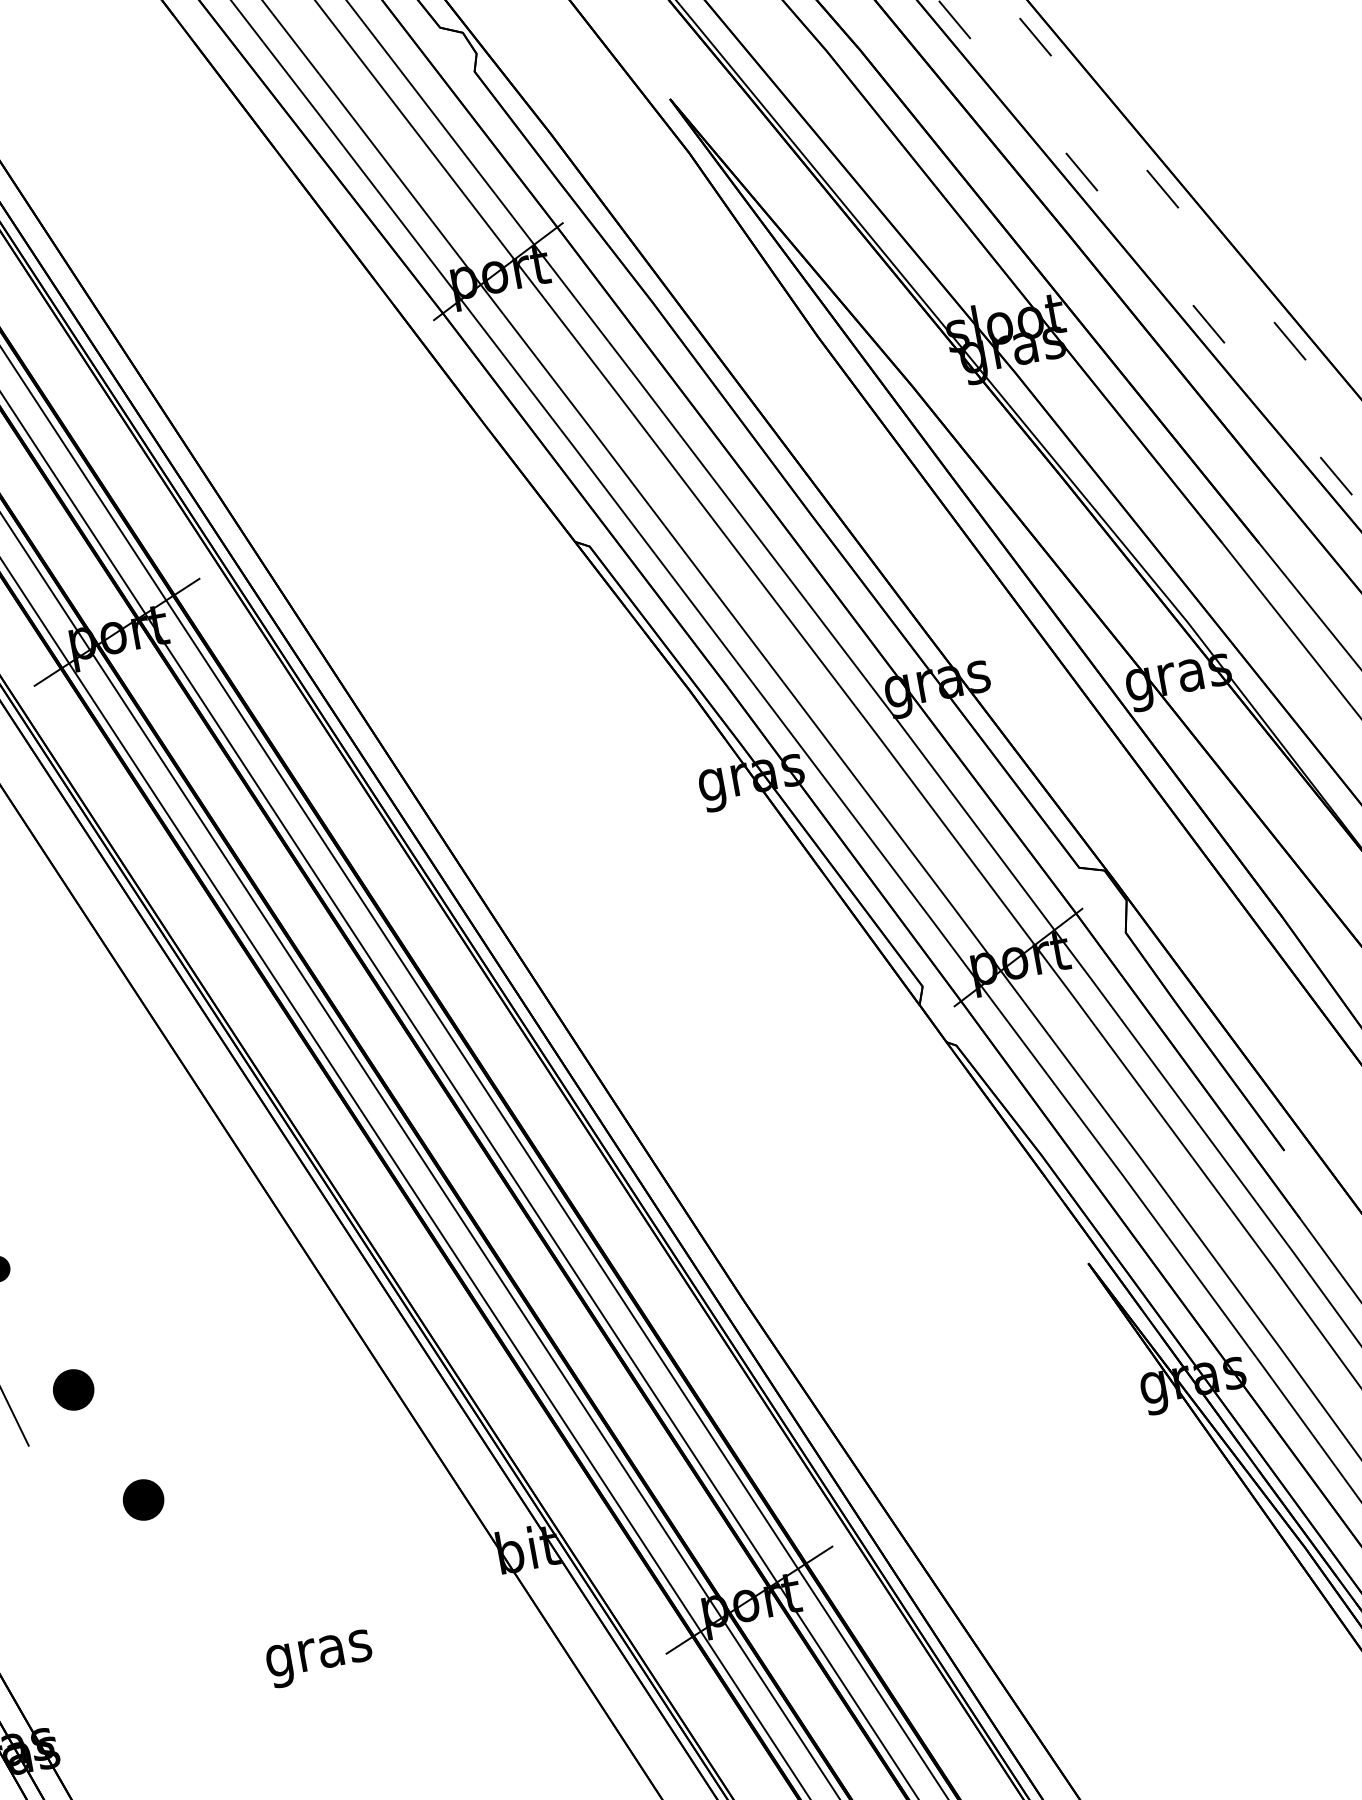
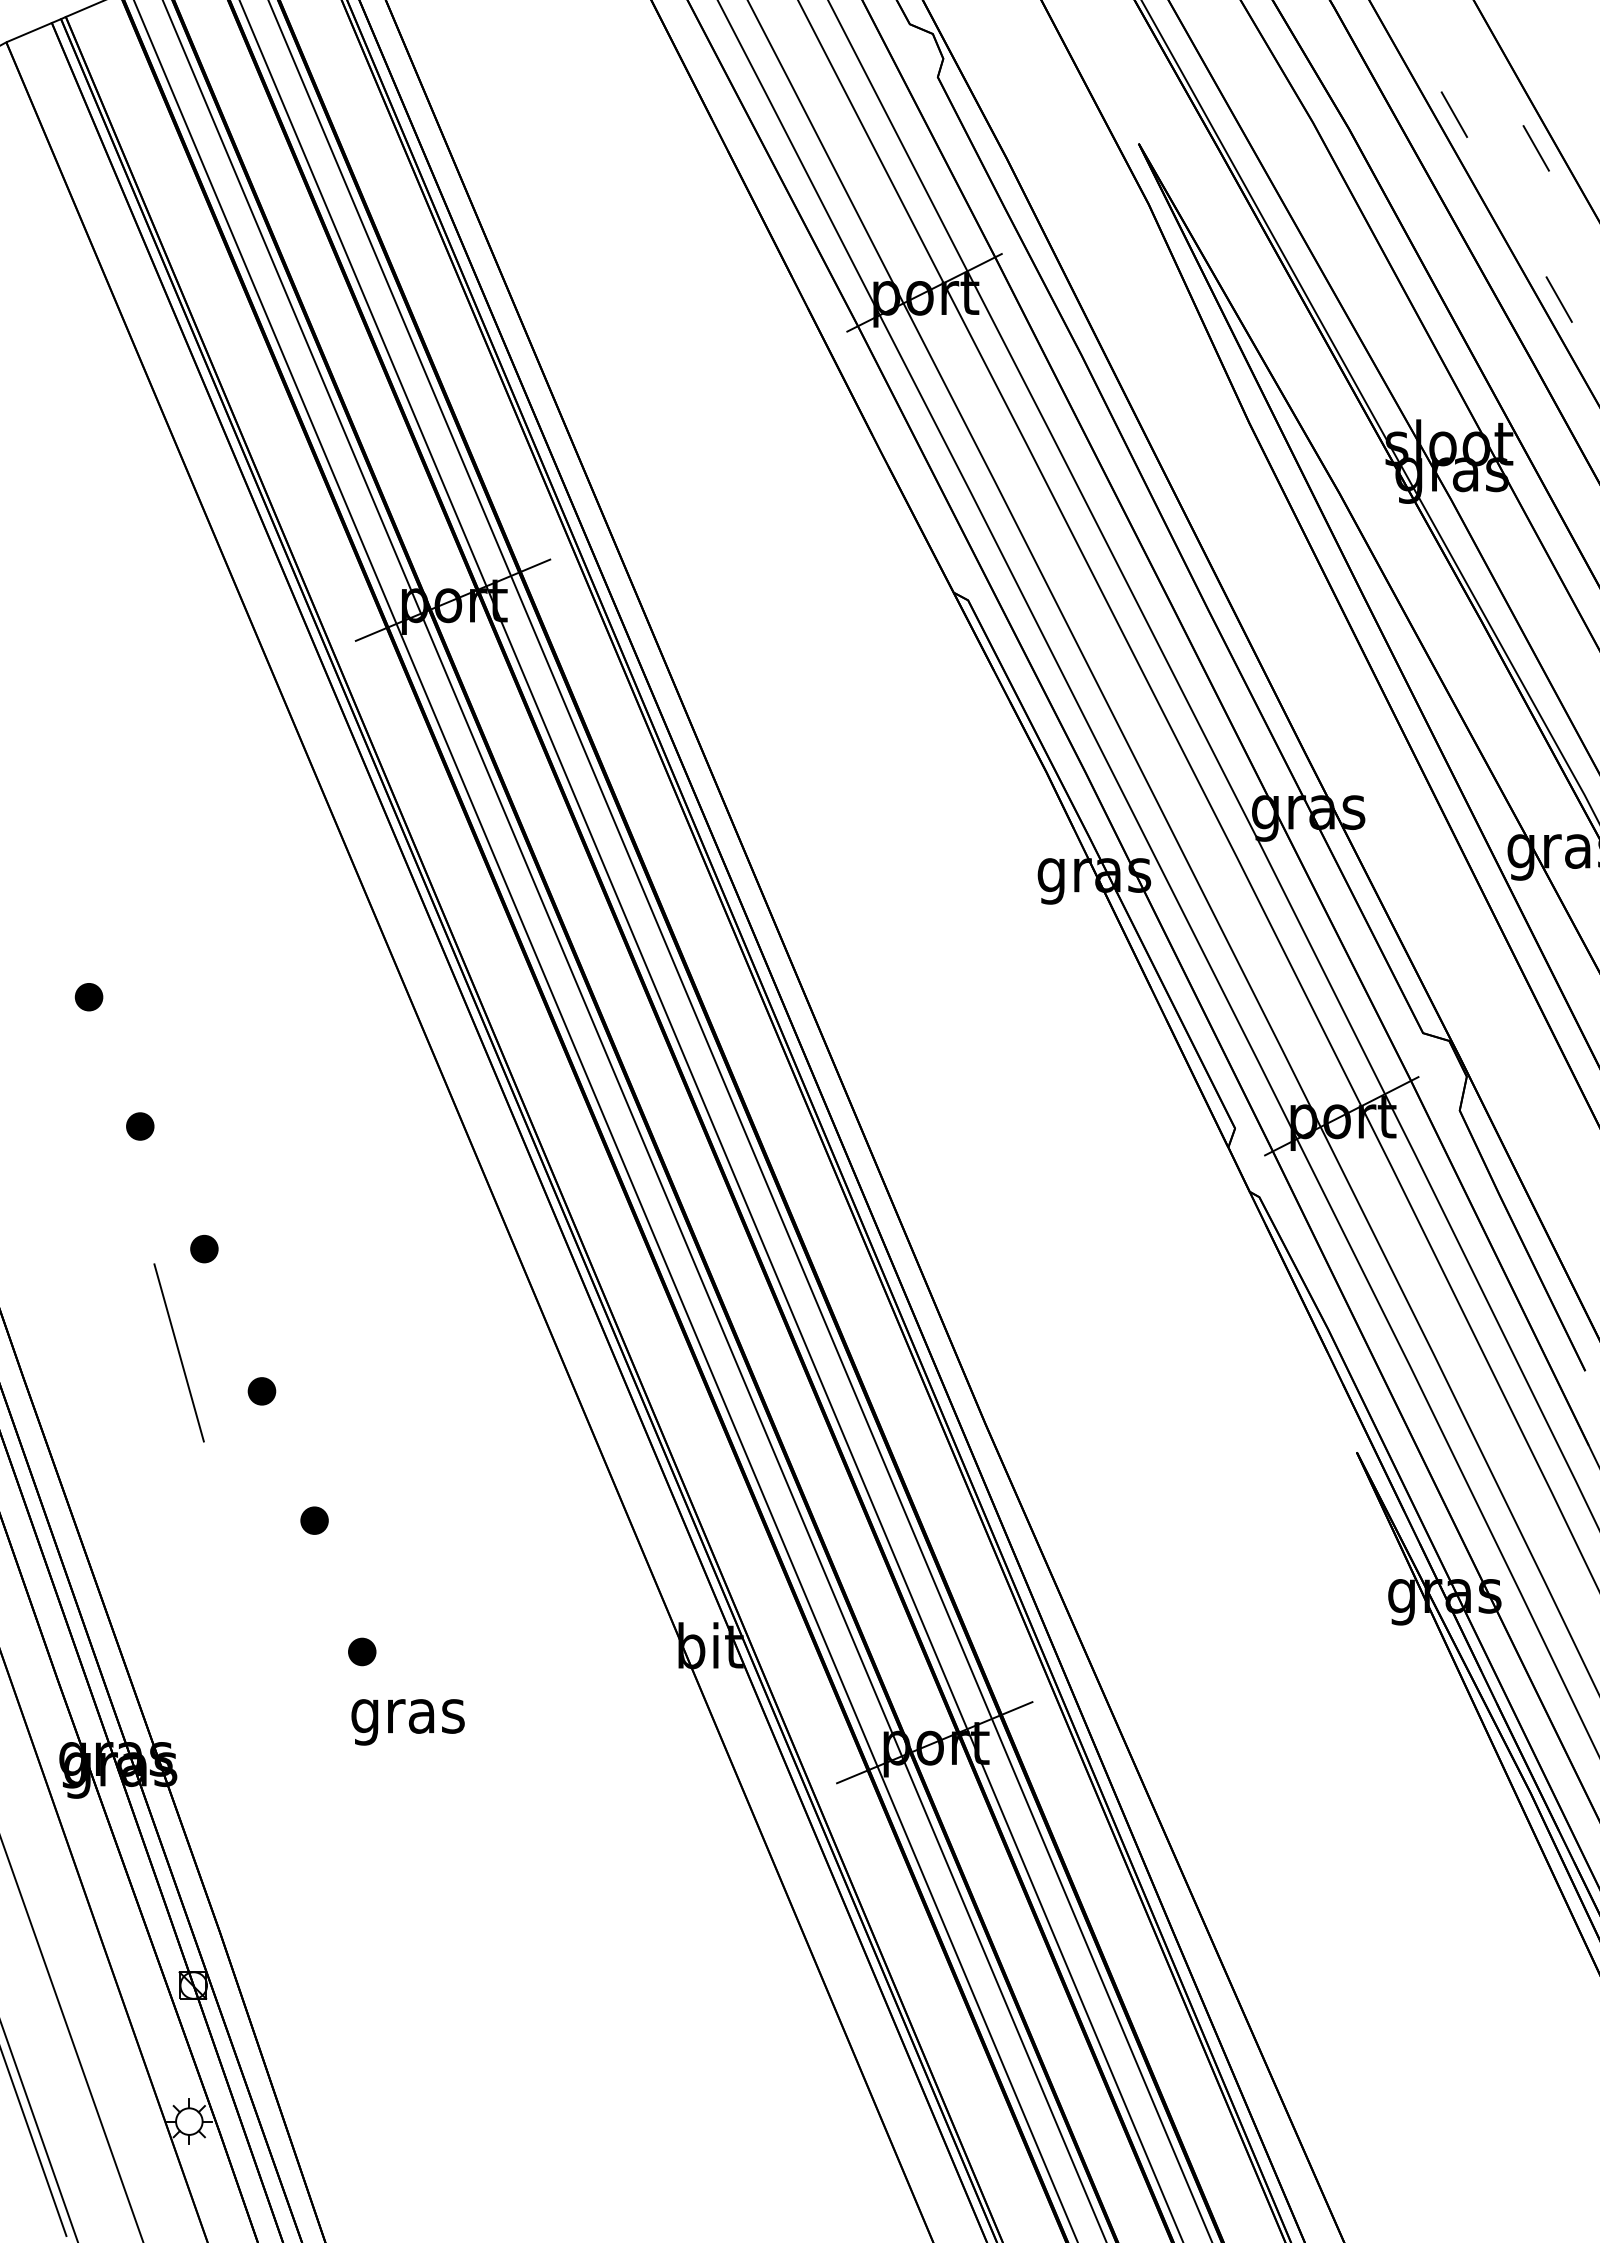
part: (73, 1390) -> (261, 1391), size x0.62
part: (143, 1499) -> (314, 1520), size x0.62
part: (209, 1611) -> (362, 1651), added
text: (319, 1659) -> (407, 1722), moved

